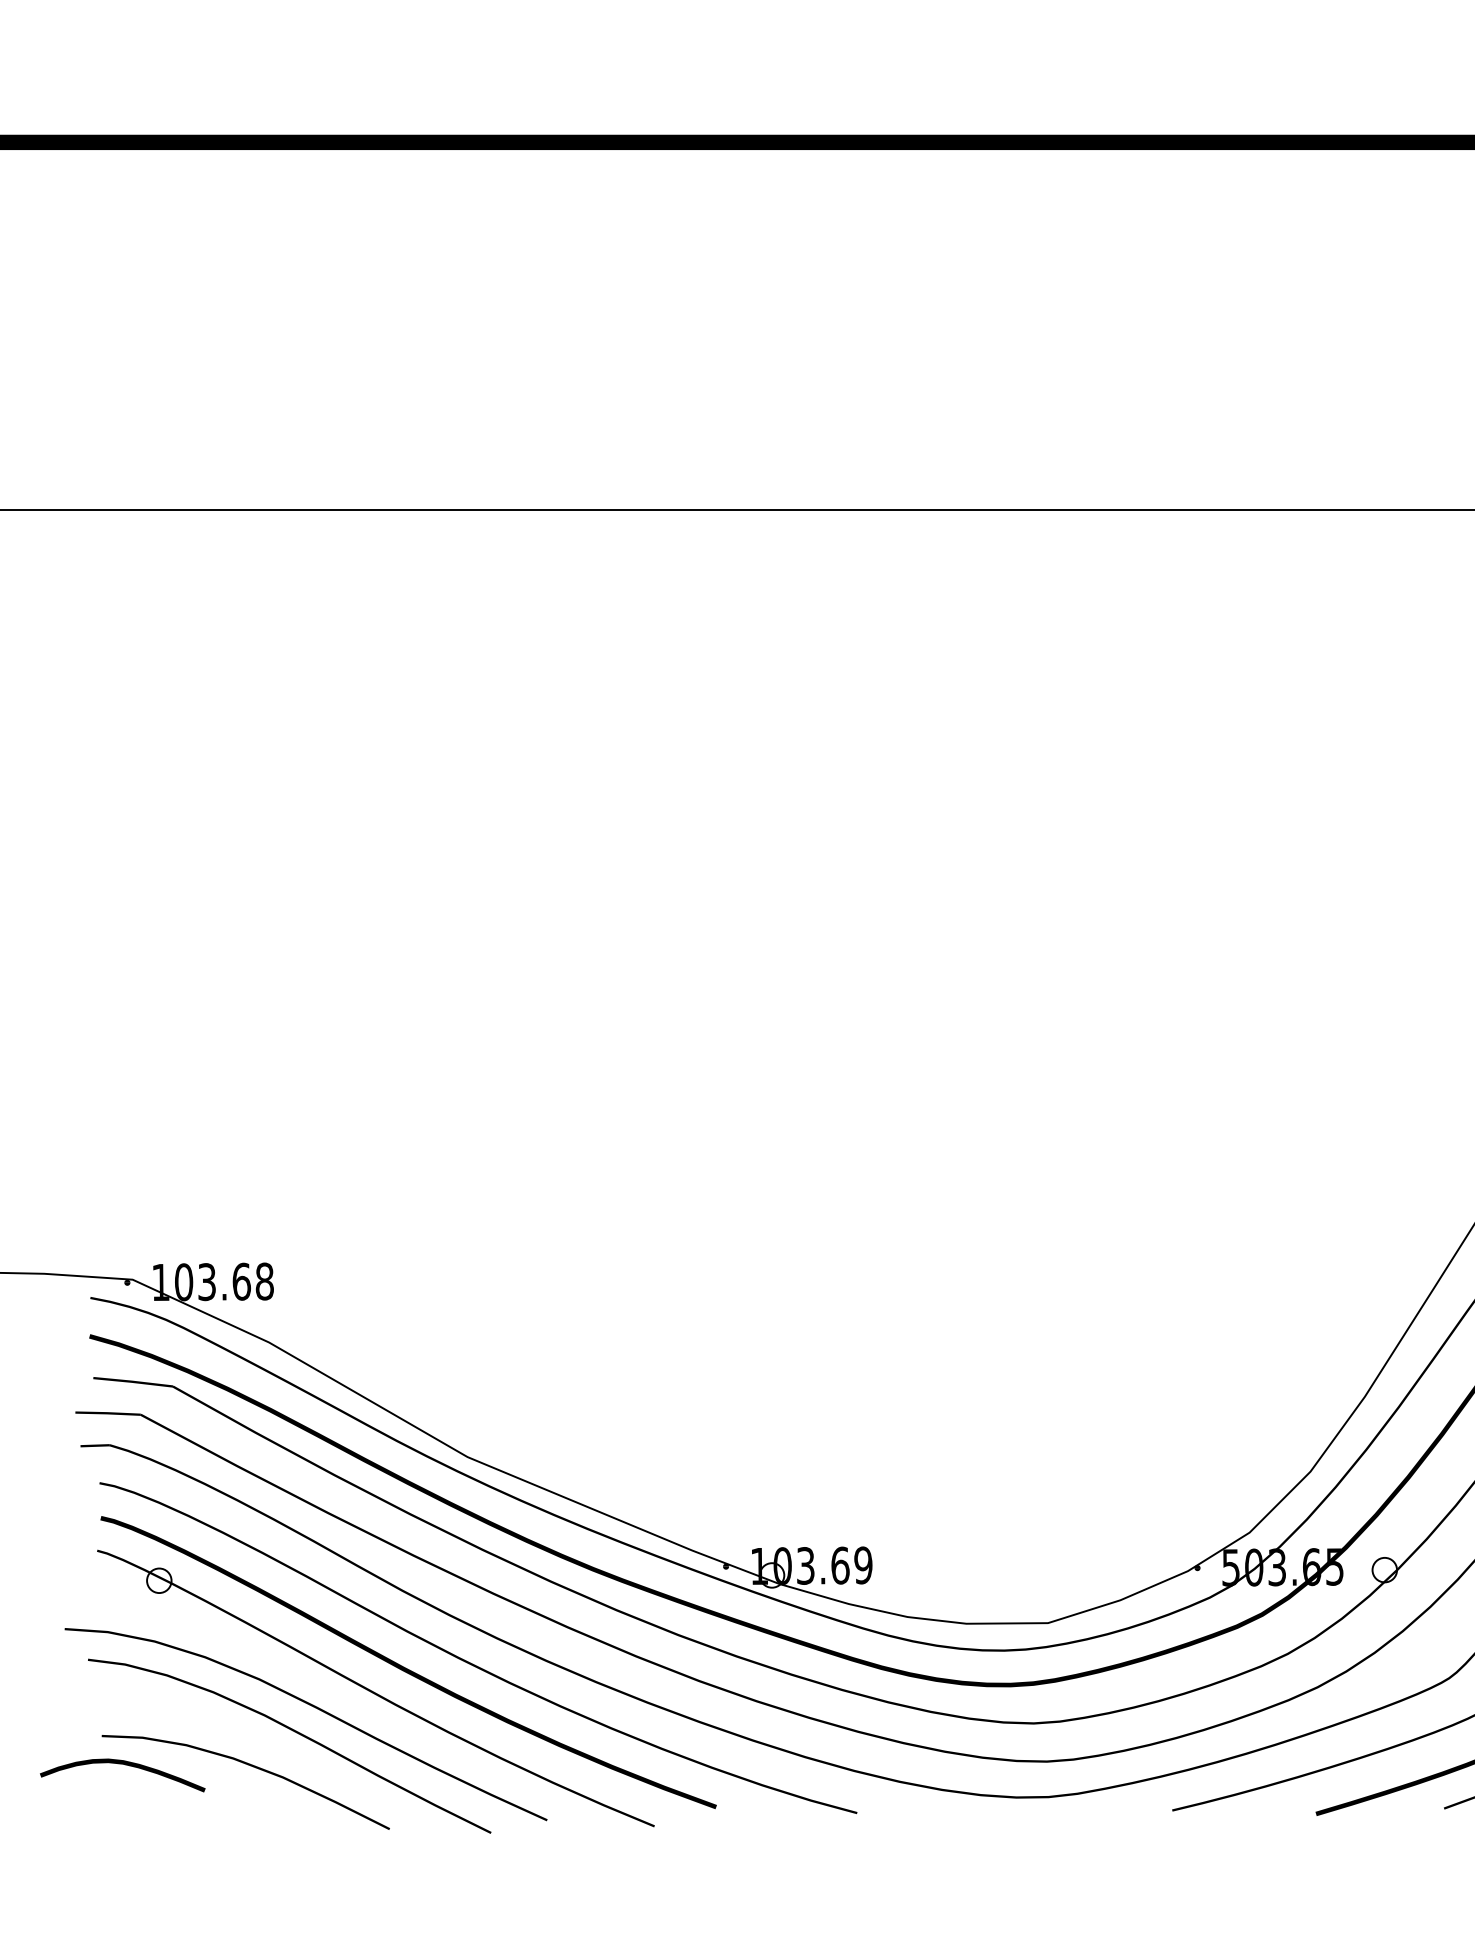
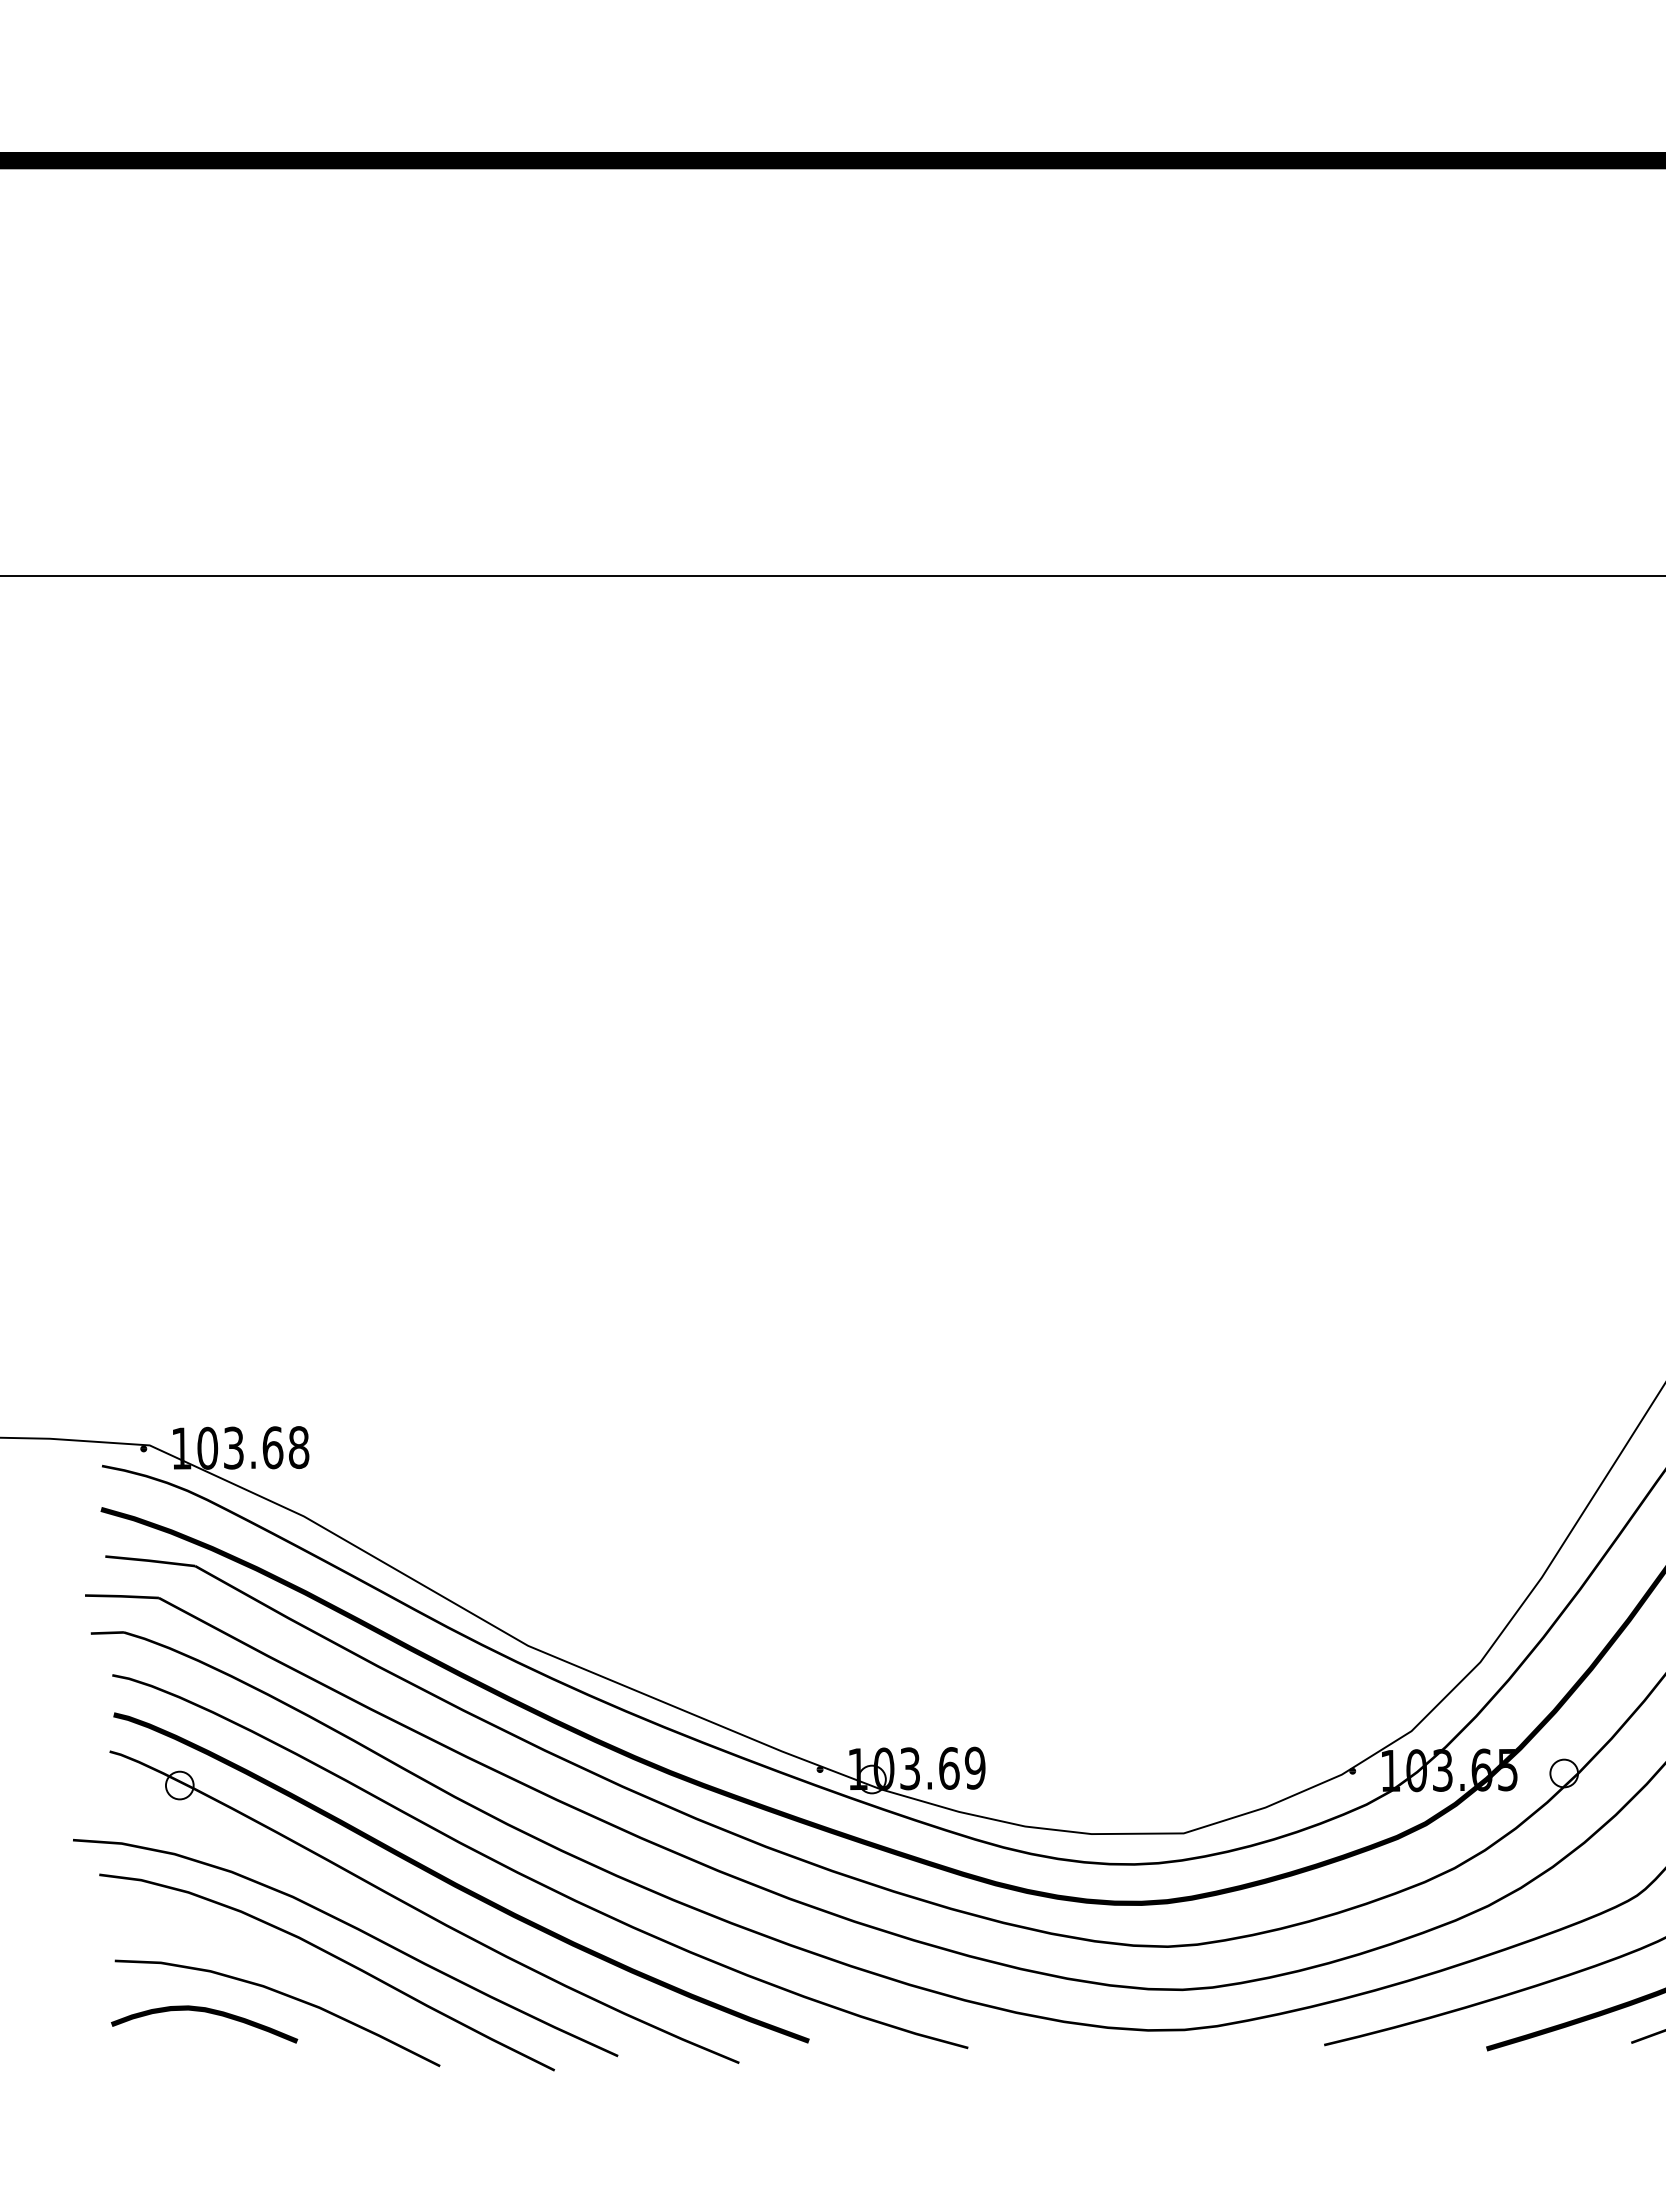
text: (1230, 1568) -> (1390, 1771), 503.65 -> 103.65
curve: (126, 1765) -> (208, 2013), moved

